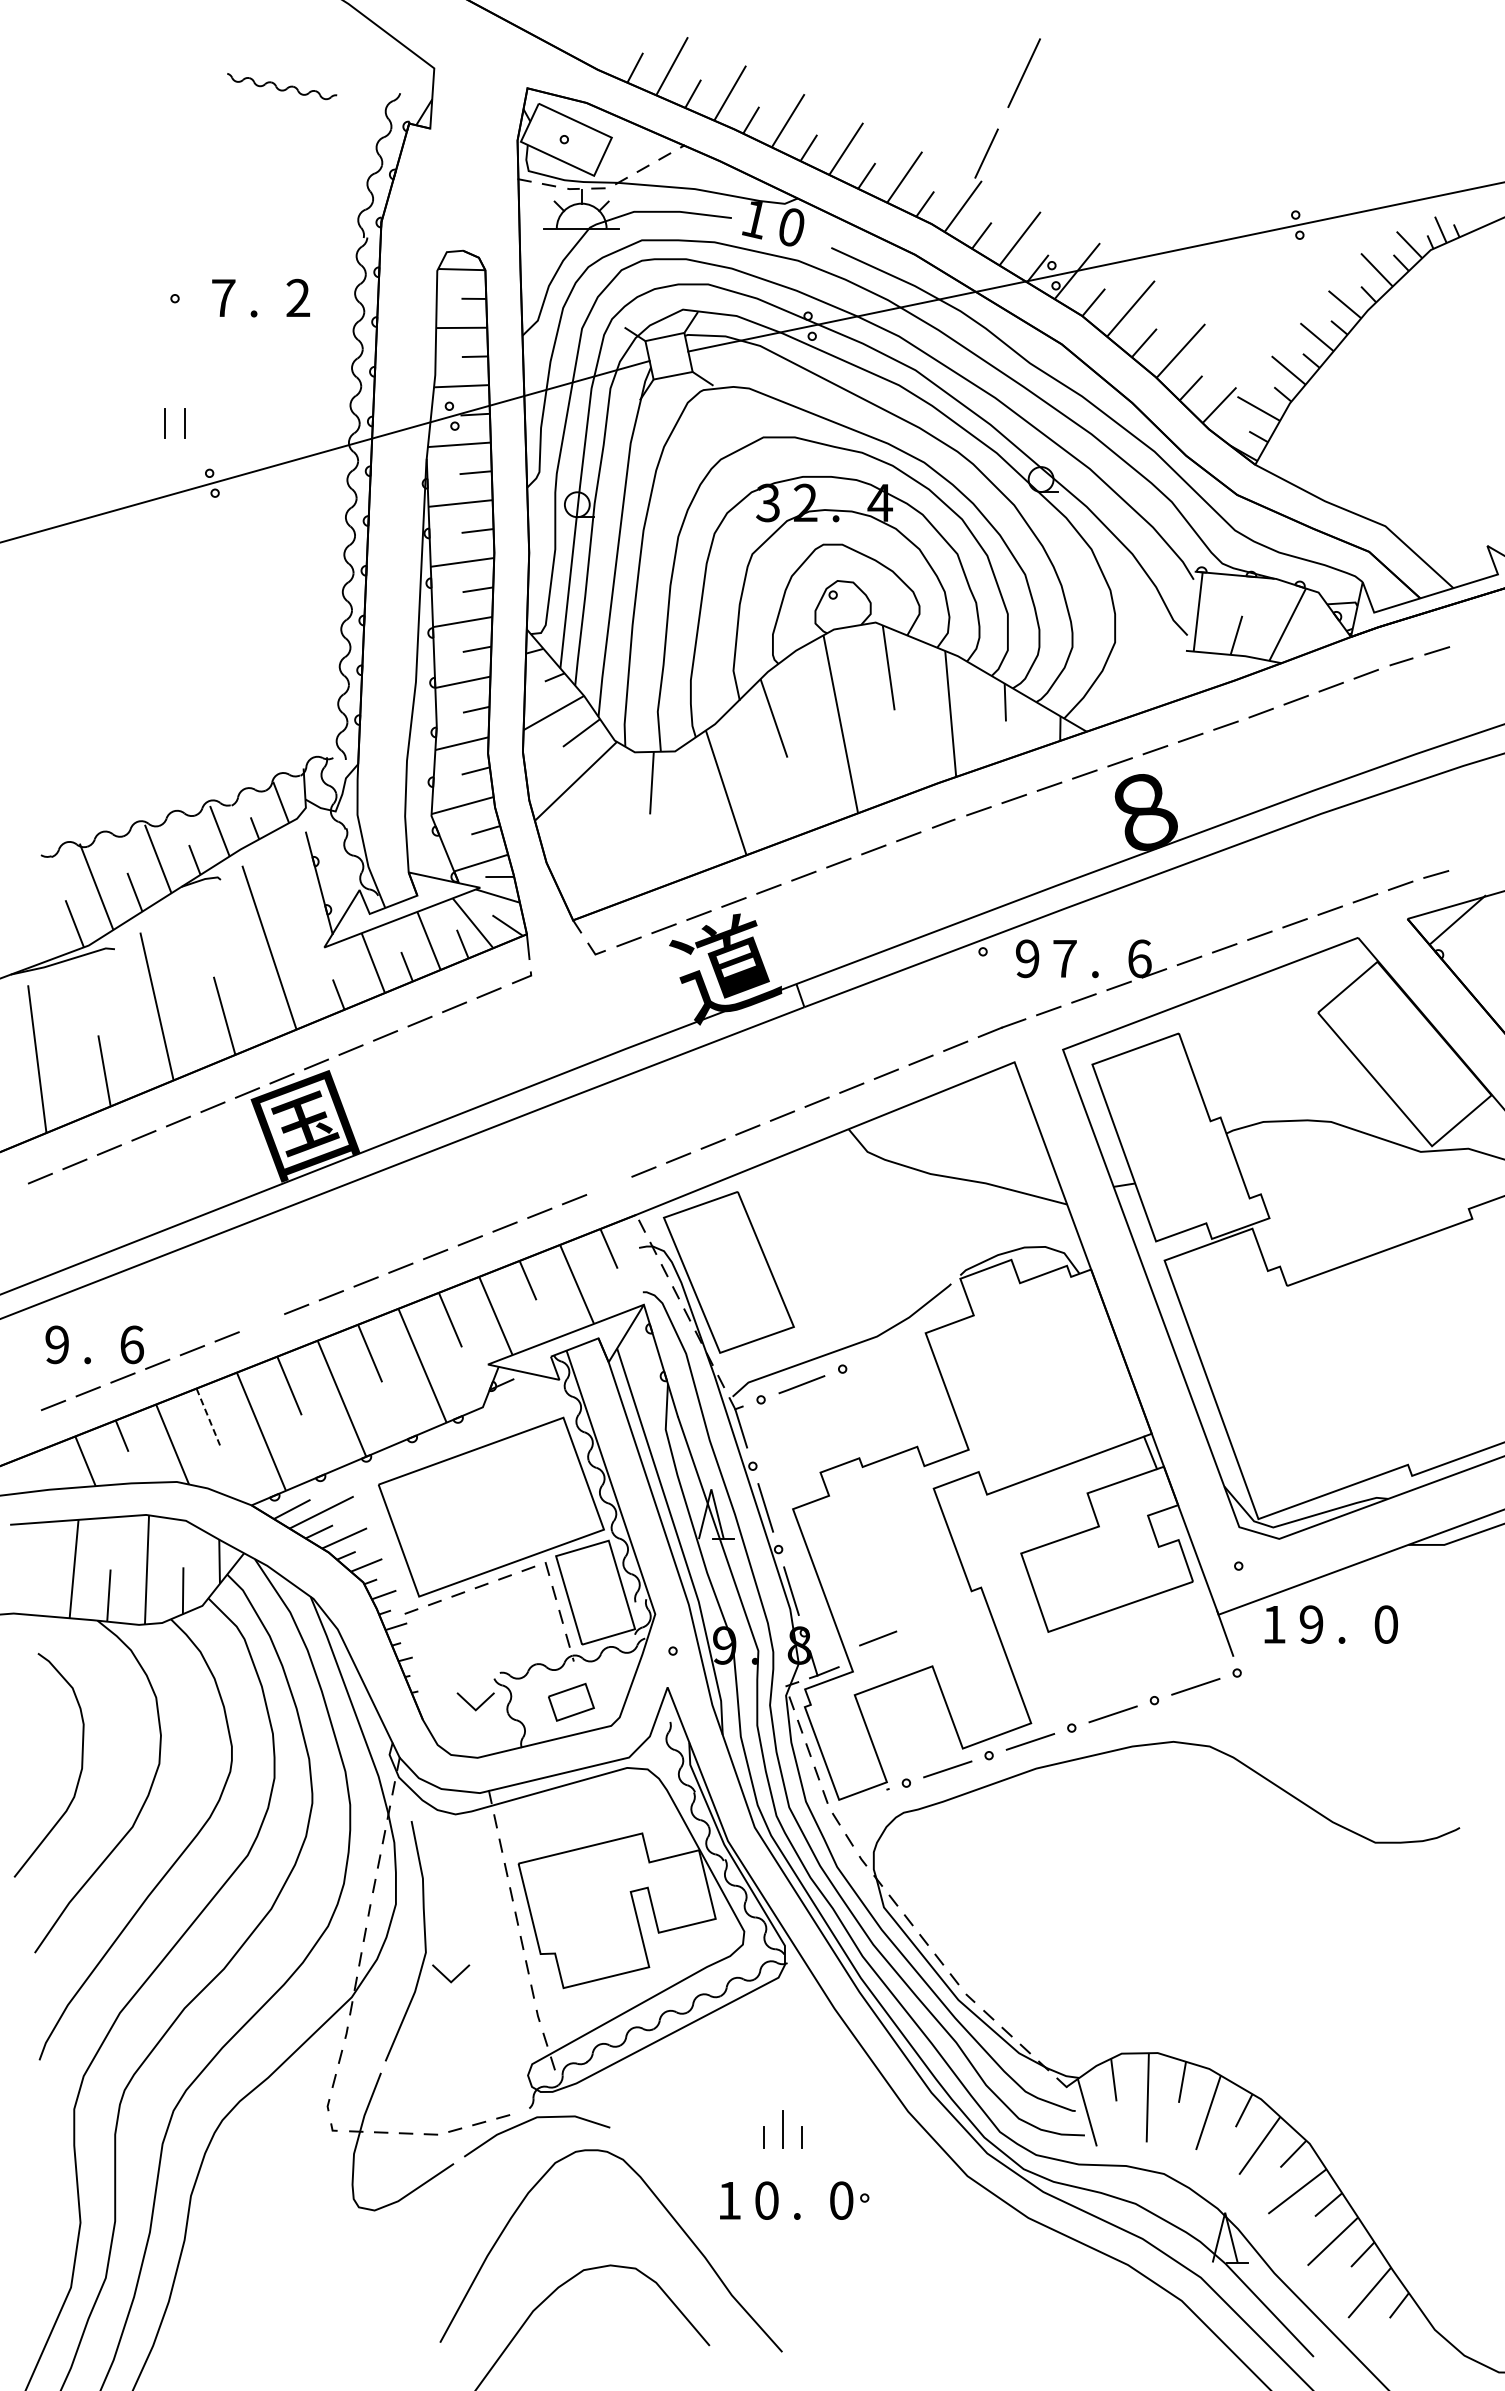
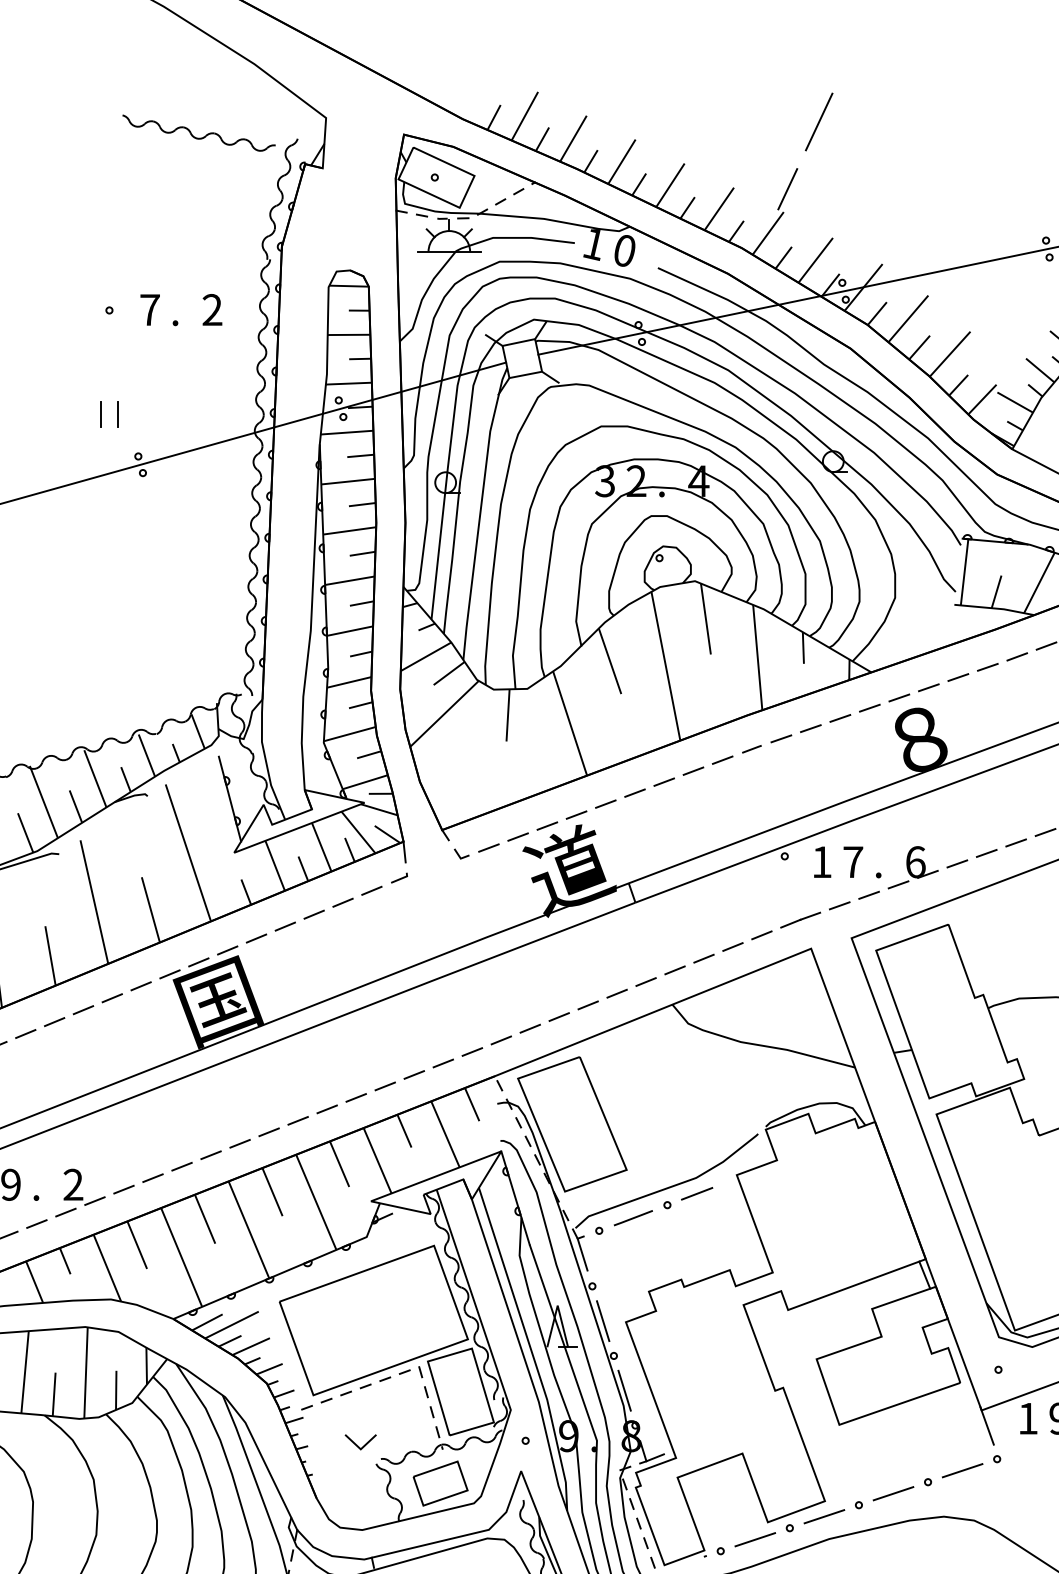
part: (281, 86) -> (198, 133), size x1.67
text: (1027, 958) -> (821, 861), 9 -> 1
line: (608, 1185) -> (471, 1051), added
line: (261, 1322) -> (181, 1166), added
text: (131, 1344) -> (73, 1184), 6 -> 2
line: (208, 1416) -> (137, 1244), dashed -> solid
line: (878, 1638) -> (697, 1193), moved
part: (571, 1702) -> (440, 1483), size x1.43
line: (471, 1704) -> (357, 1444), moved

